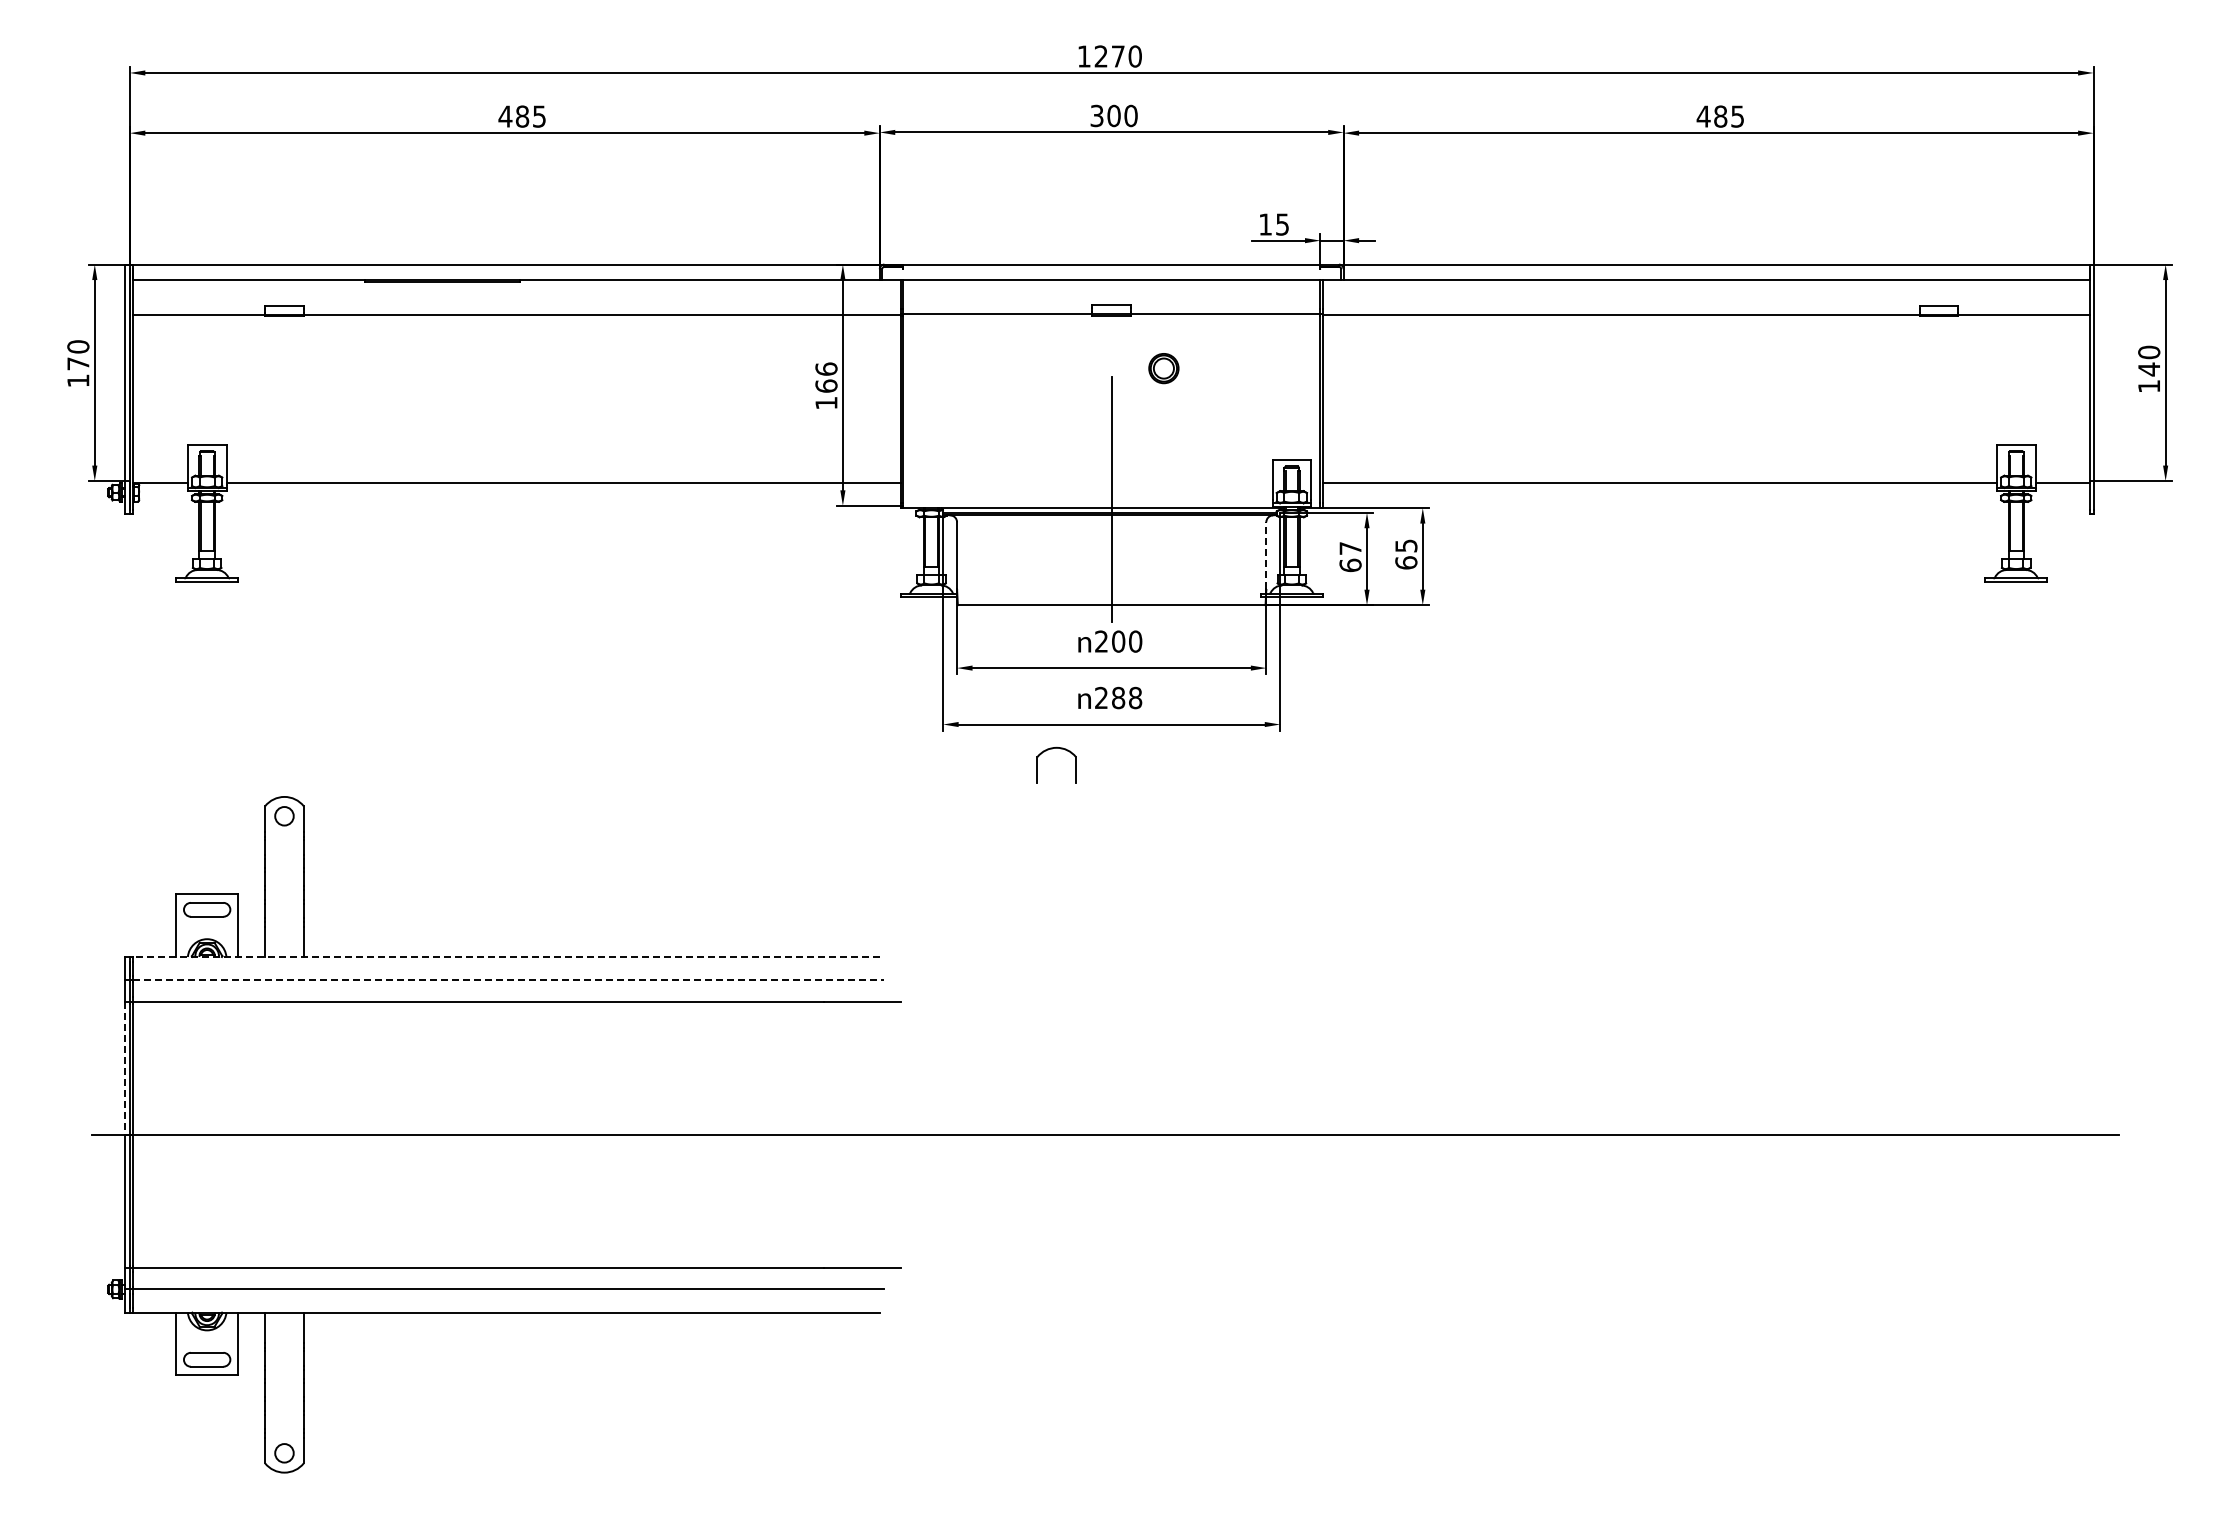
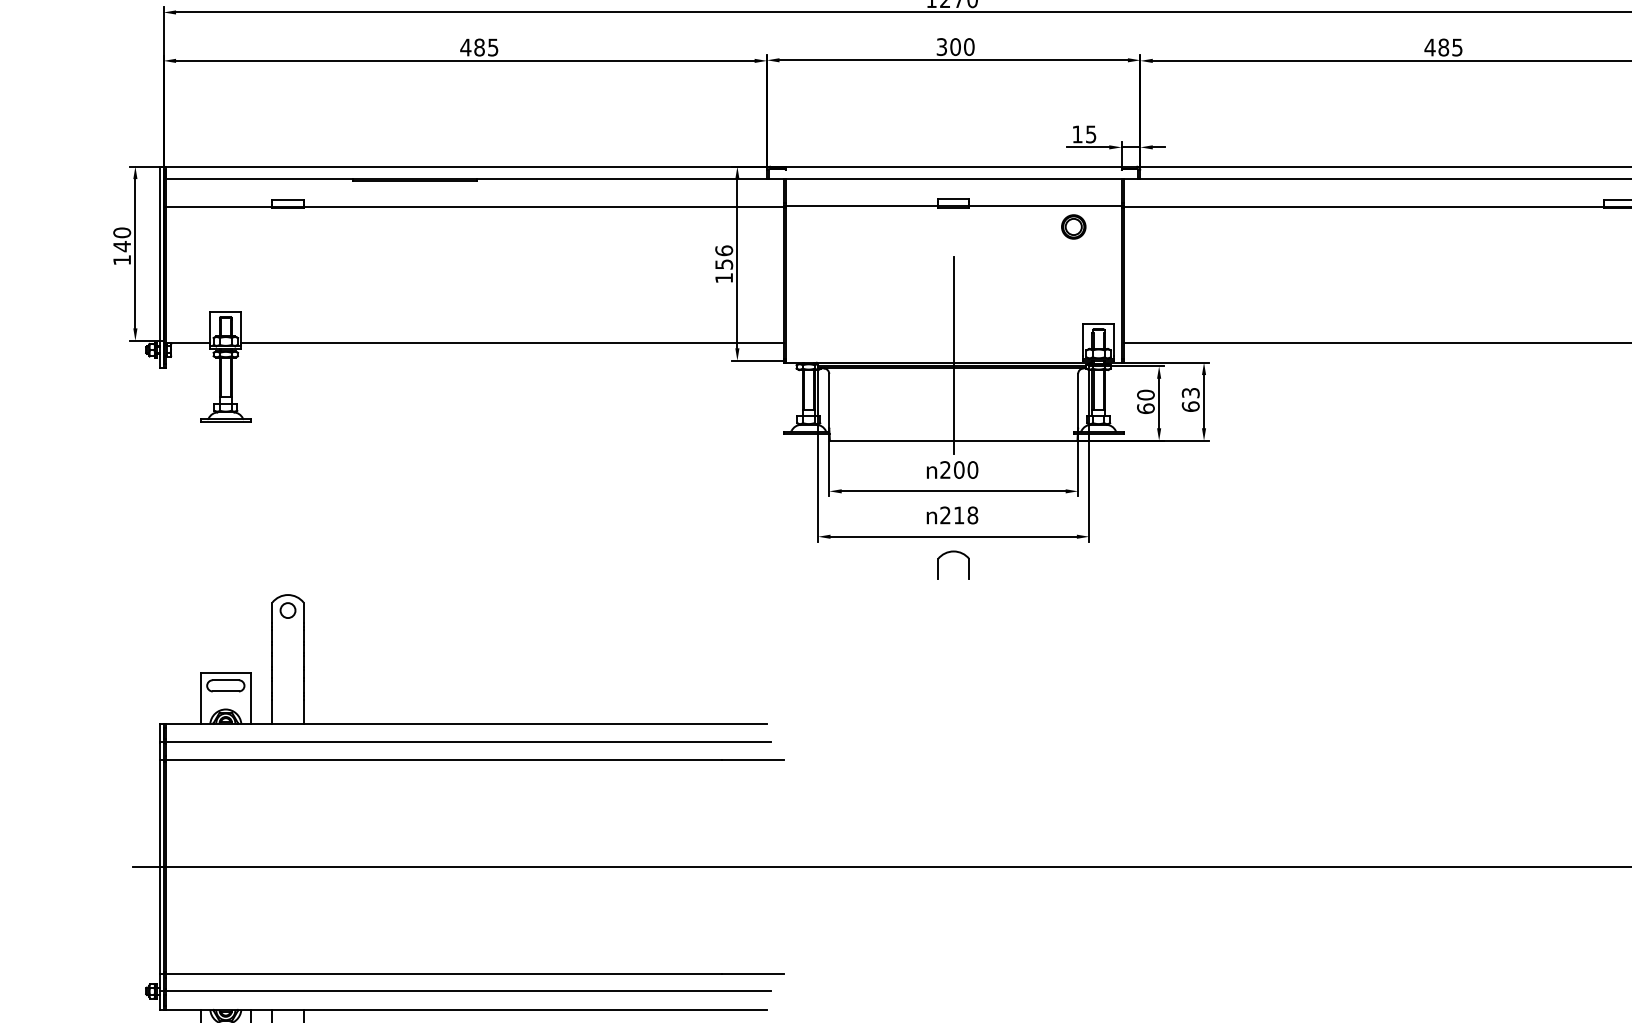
text: (78, 363) -> (122, 246), 170 -> 140
part: (1163, 368) -> (1073, 226), moved
text: (826, 385) -> (724, 263), 166 -> 156
text: (1405, 545) -> (1190, 392), 65 -> 63
text: (1350, 548) -> (1145, 395), 67 -> 60
line: (1266, 555) -> (1078, 400), dashed -> solid
text: (1118, 697) -> (959, 515), 288 -> 218
part: (1052, 749) -> (950, 552), moved
line: (505, 956) -> (465, 723), dashed -> solid
line: (508, 980) -> (468, 742), dashed -> solid
line: (125, 1068) -> (160, 813), dashed -> solid

